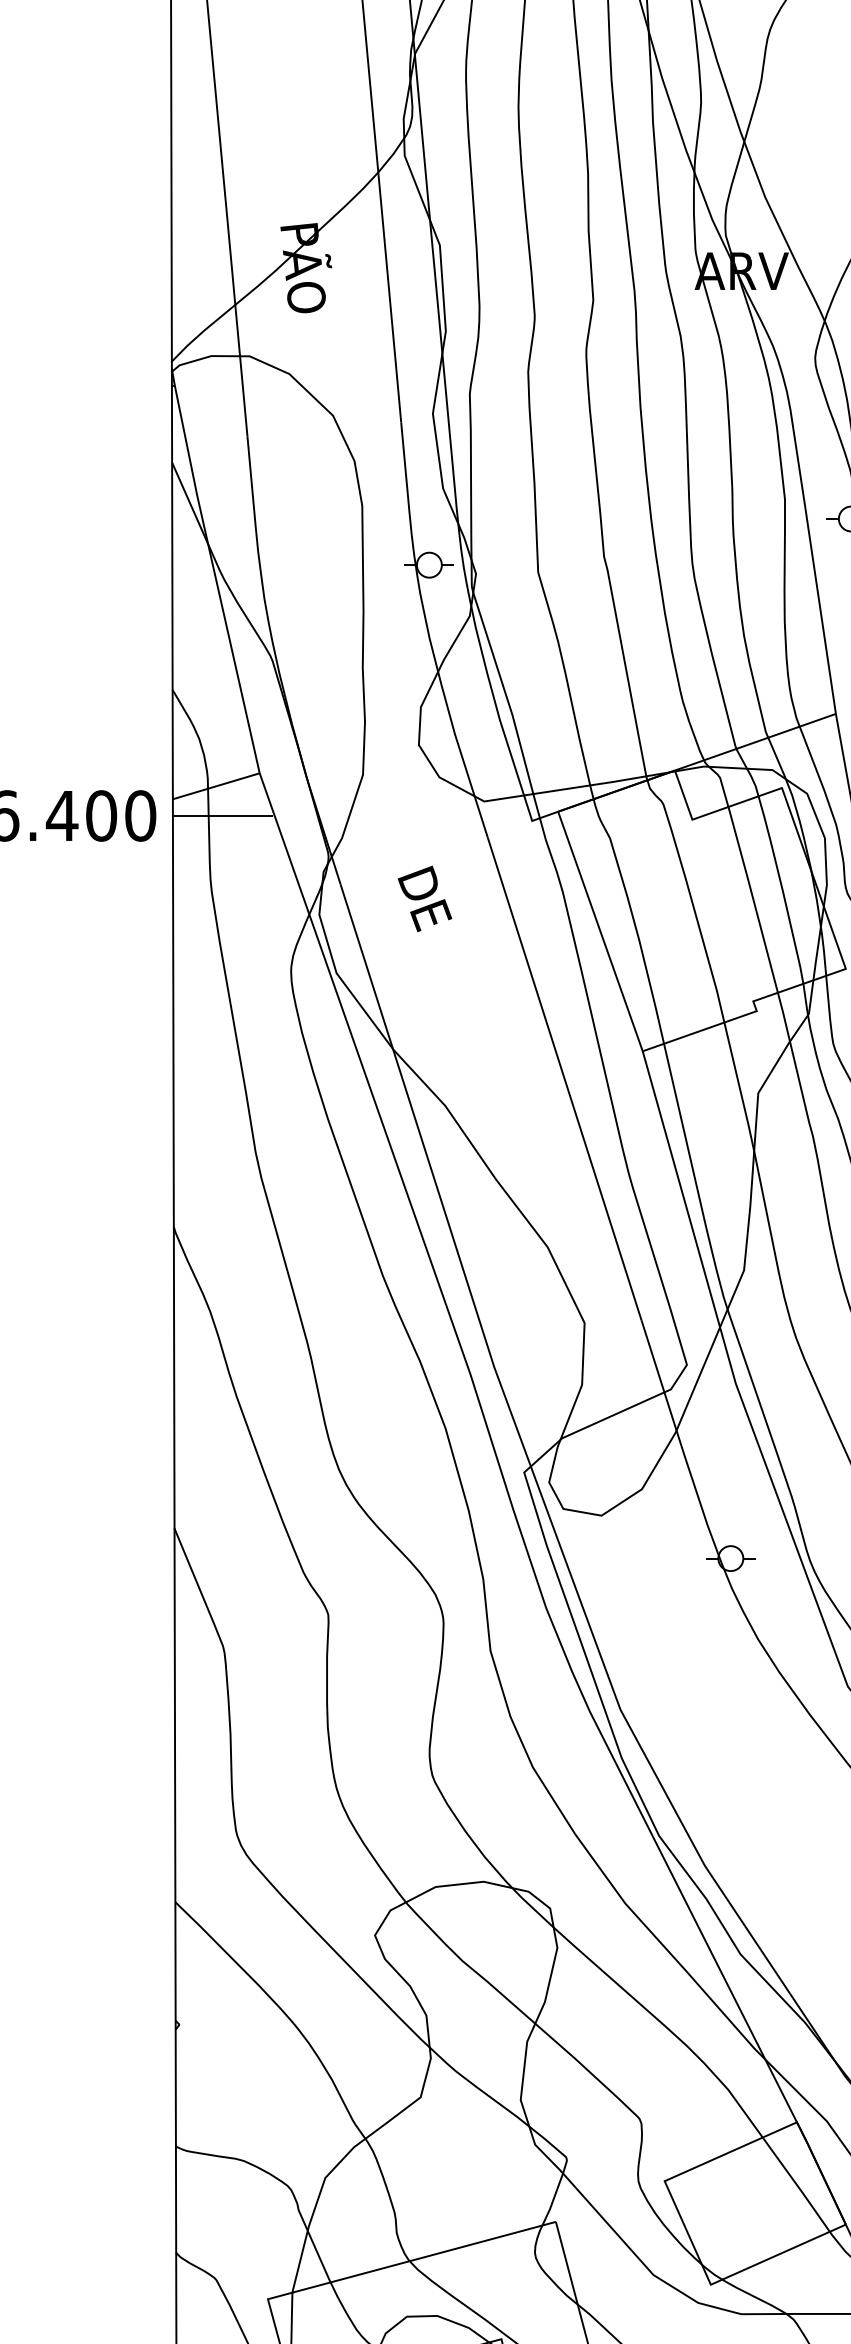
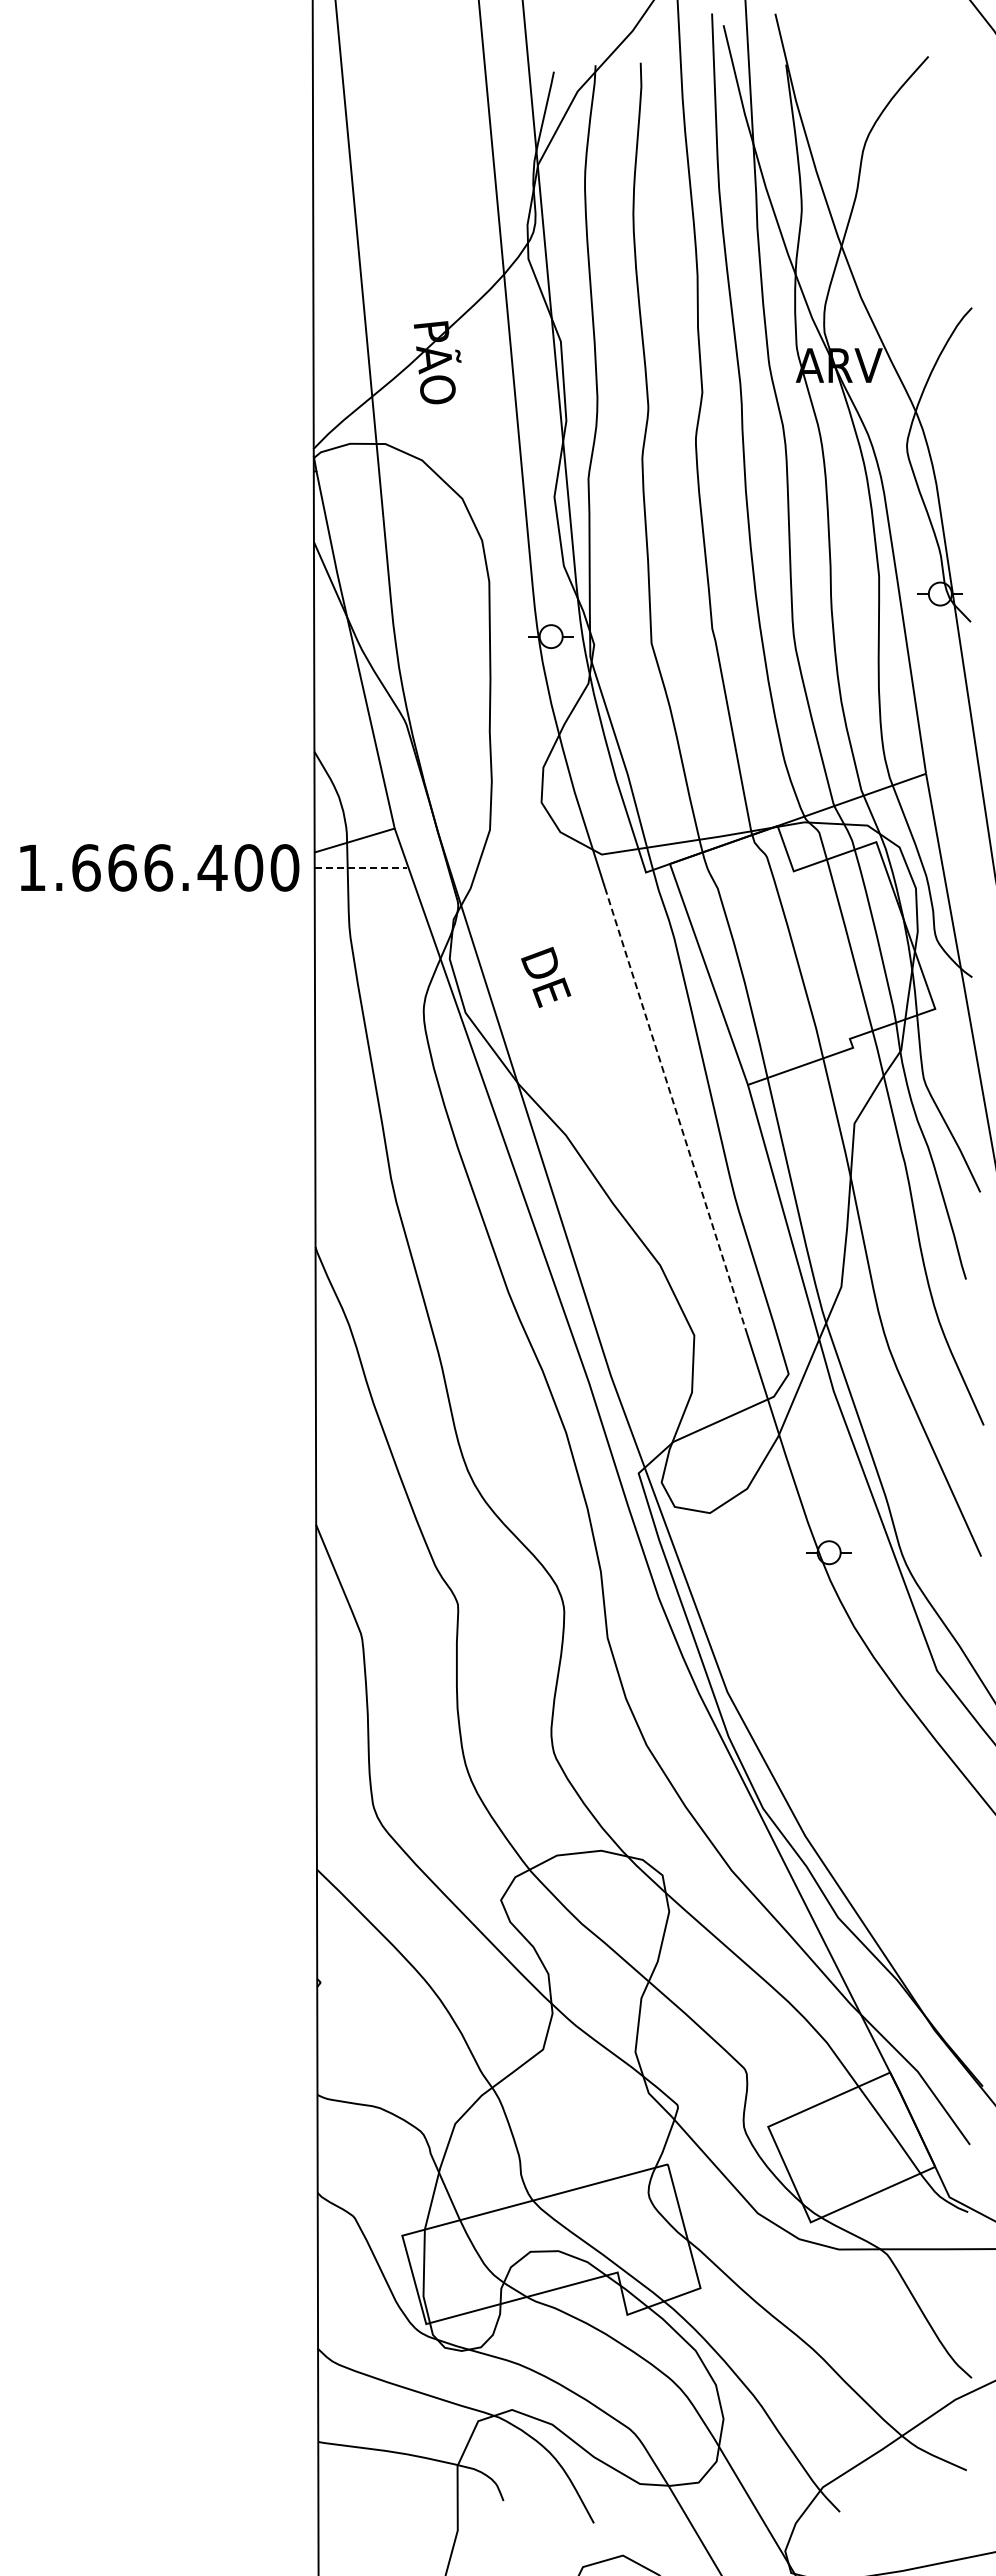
line: (223, 815) -> (361, 867), solid -> dashed
text: (425, 899) -> (546, 977), moved
line: (564, 1079) -> (675, 1110), solid -> dashed

